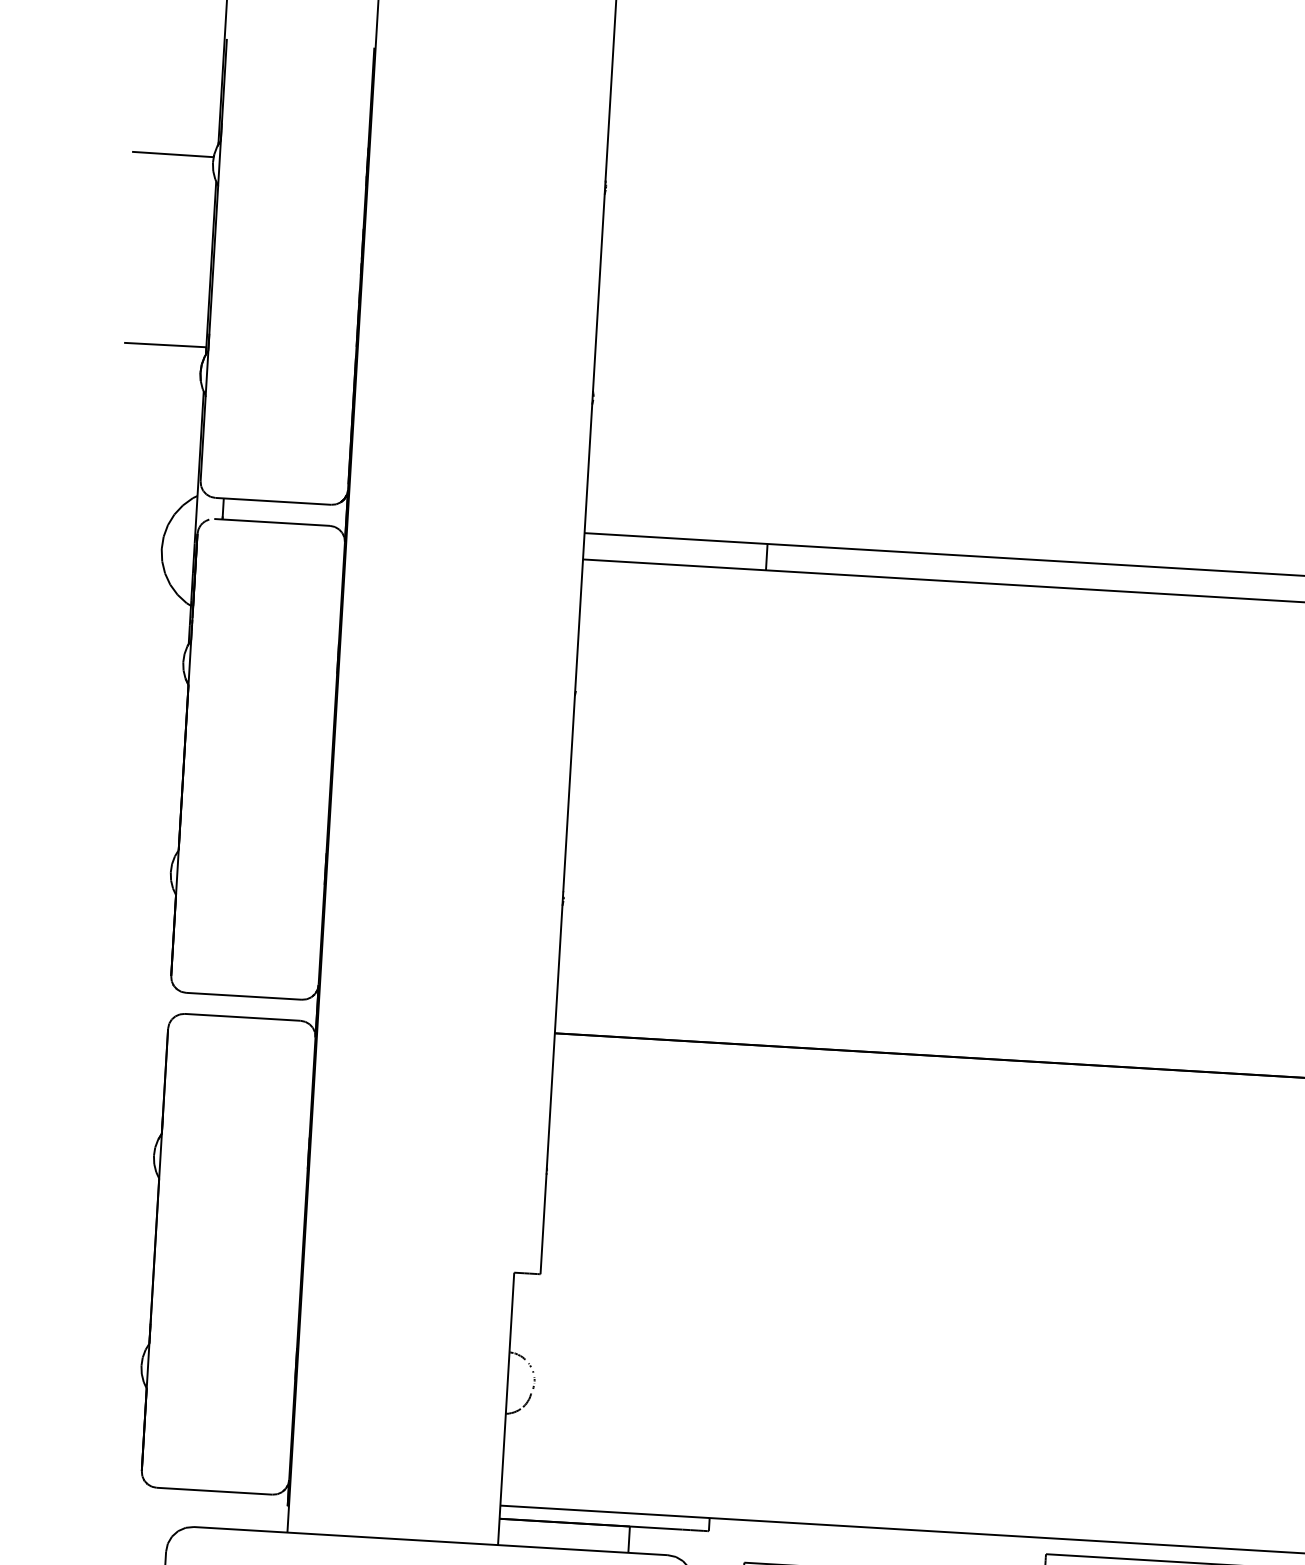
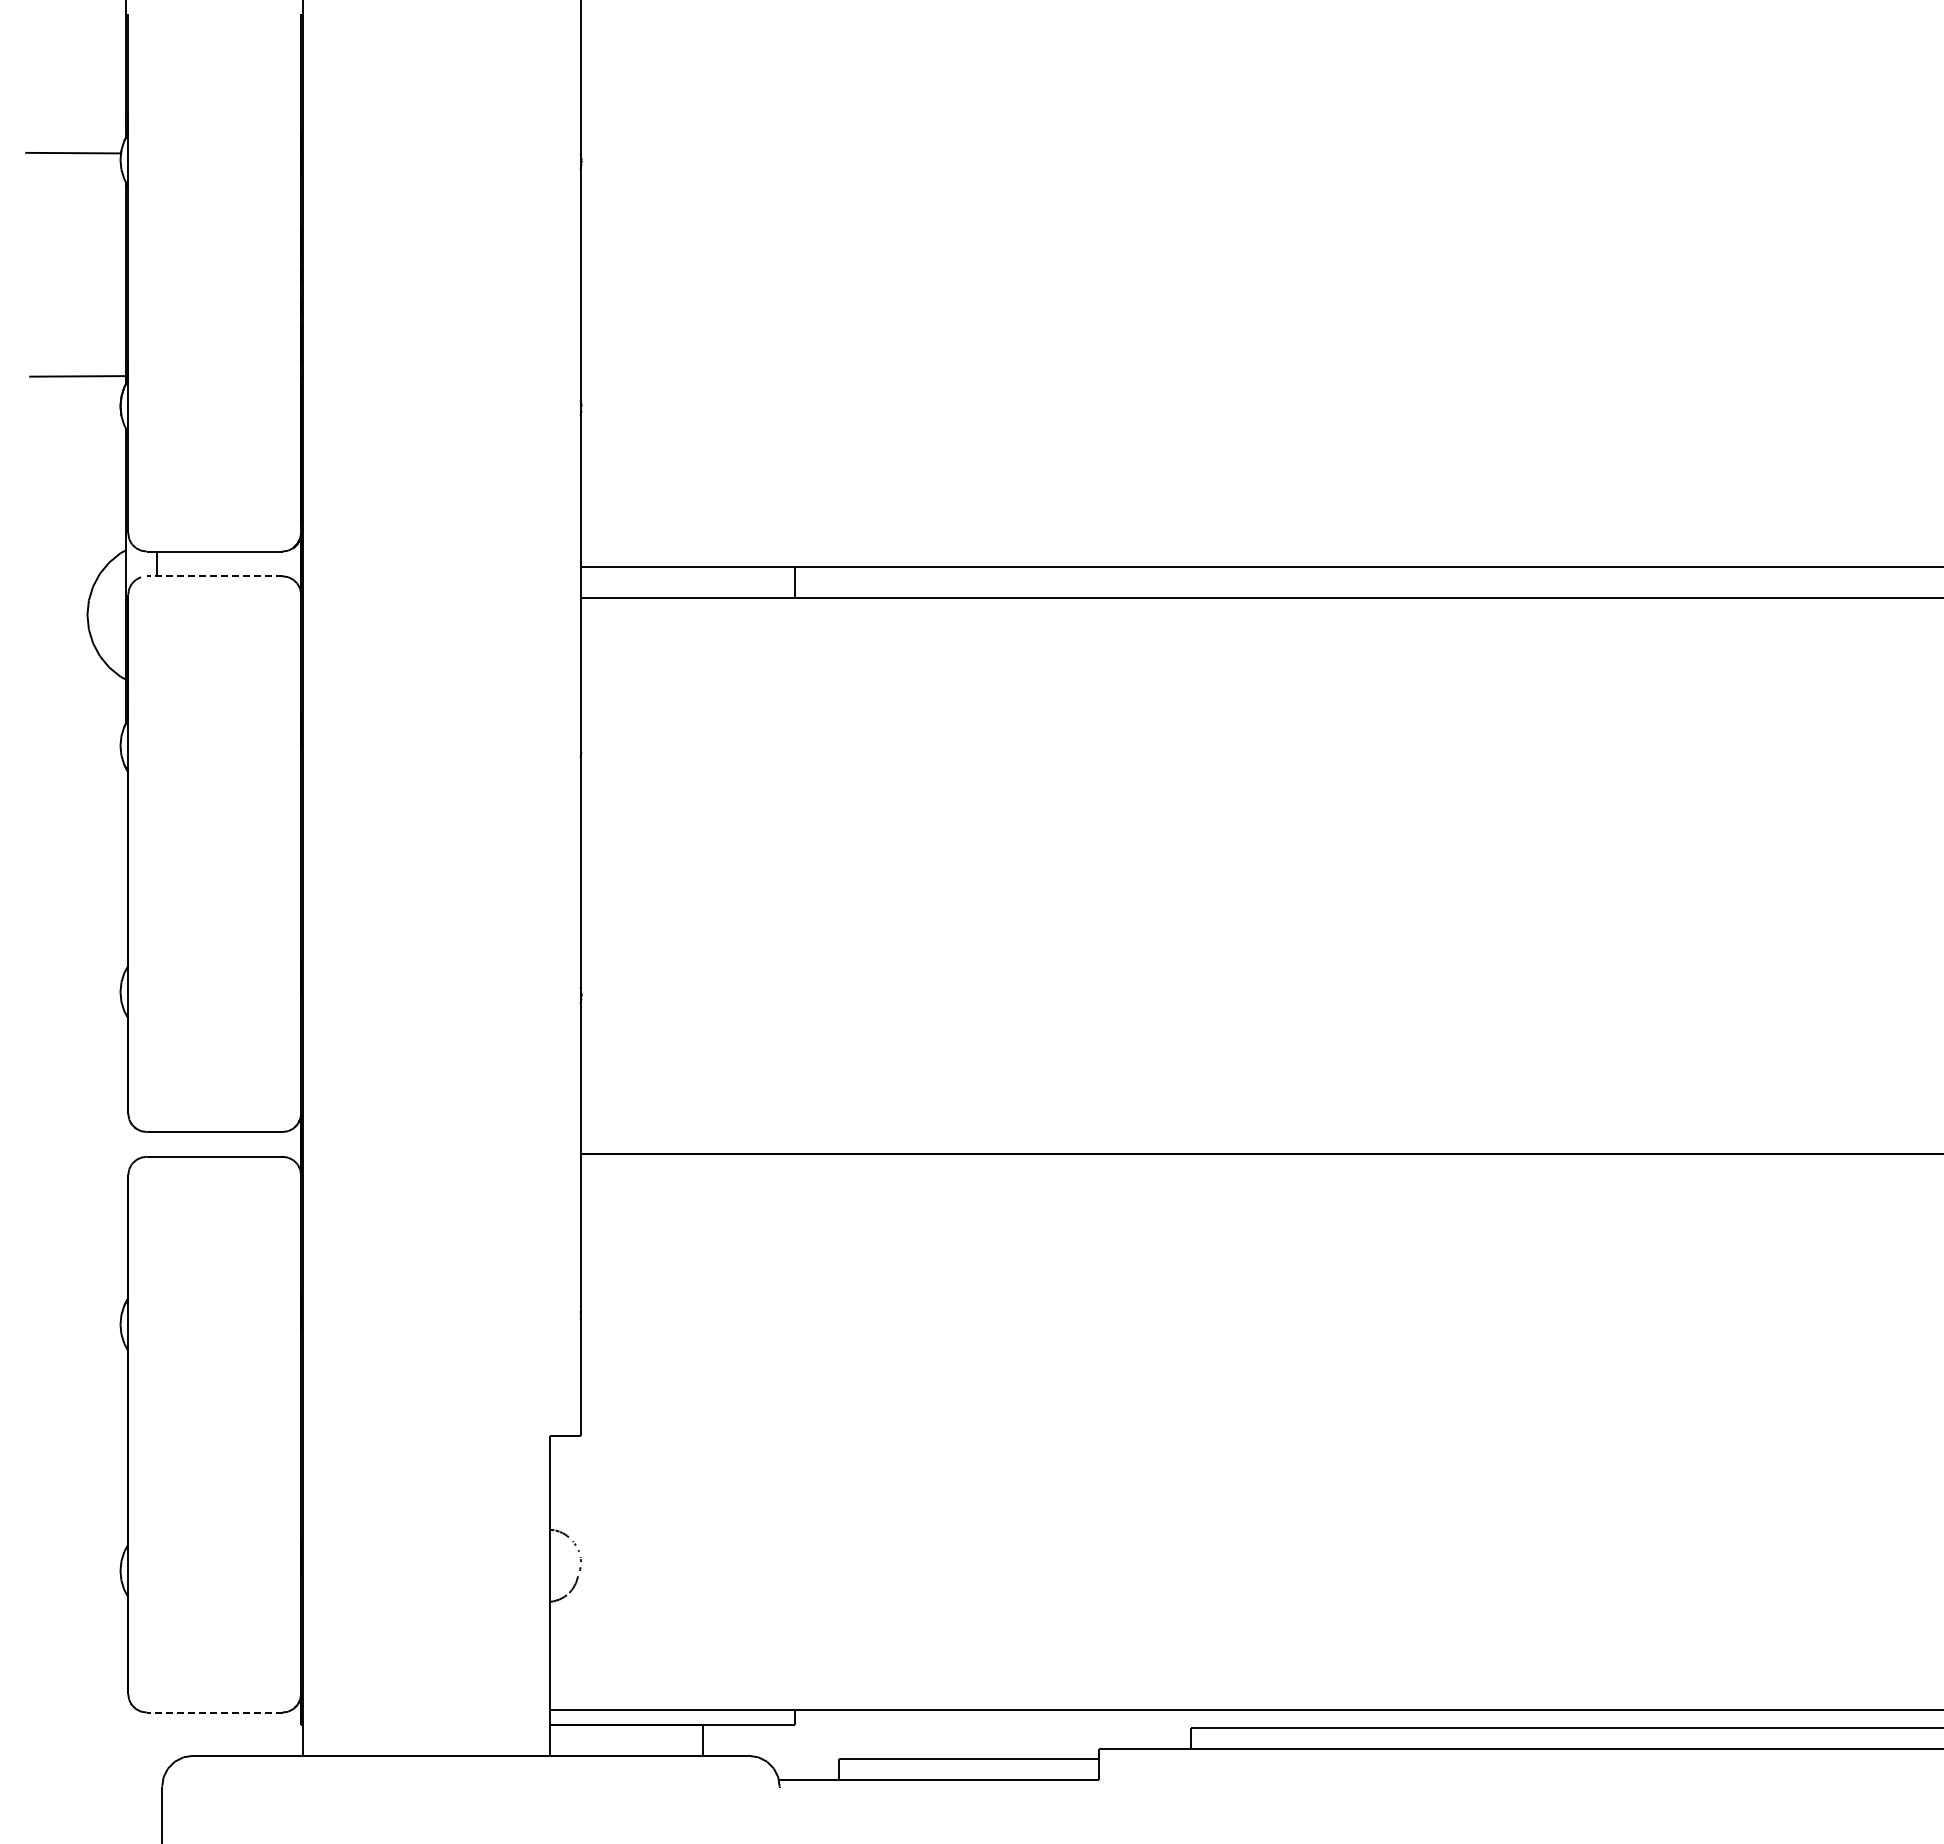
line: (271, 522) -> (214, 576), solid -> dashed
line: (214, 1491) -> (214, 1712), solid -> dashed

